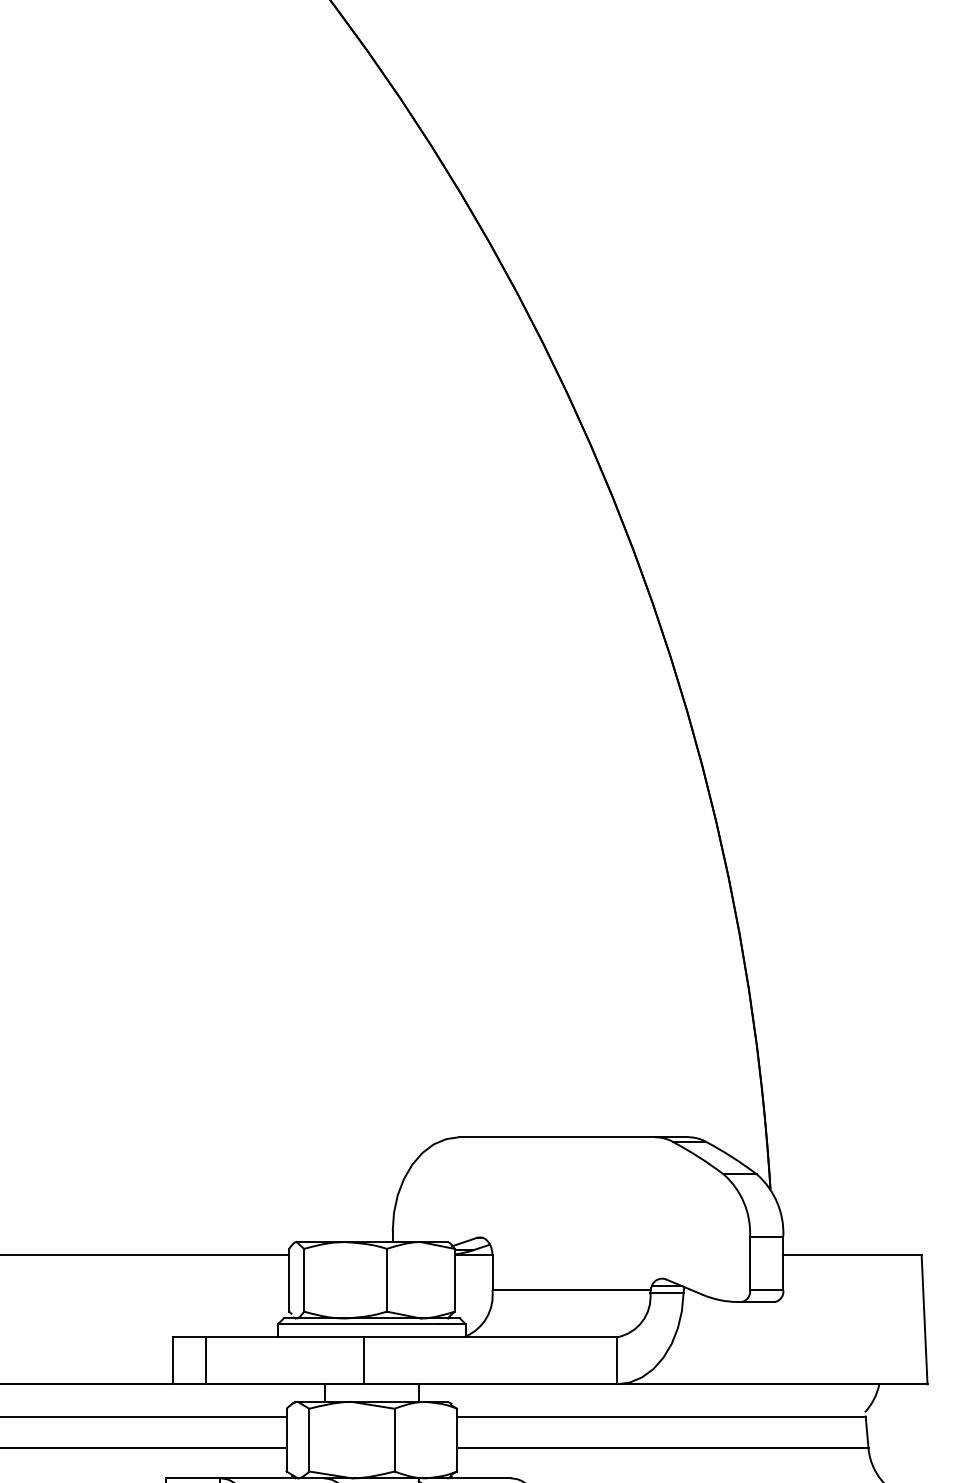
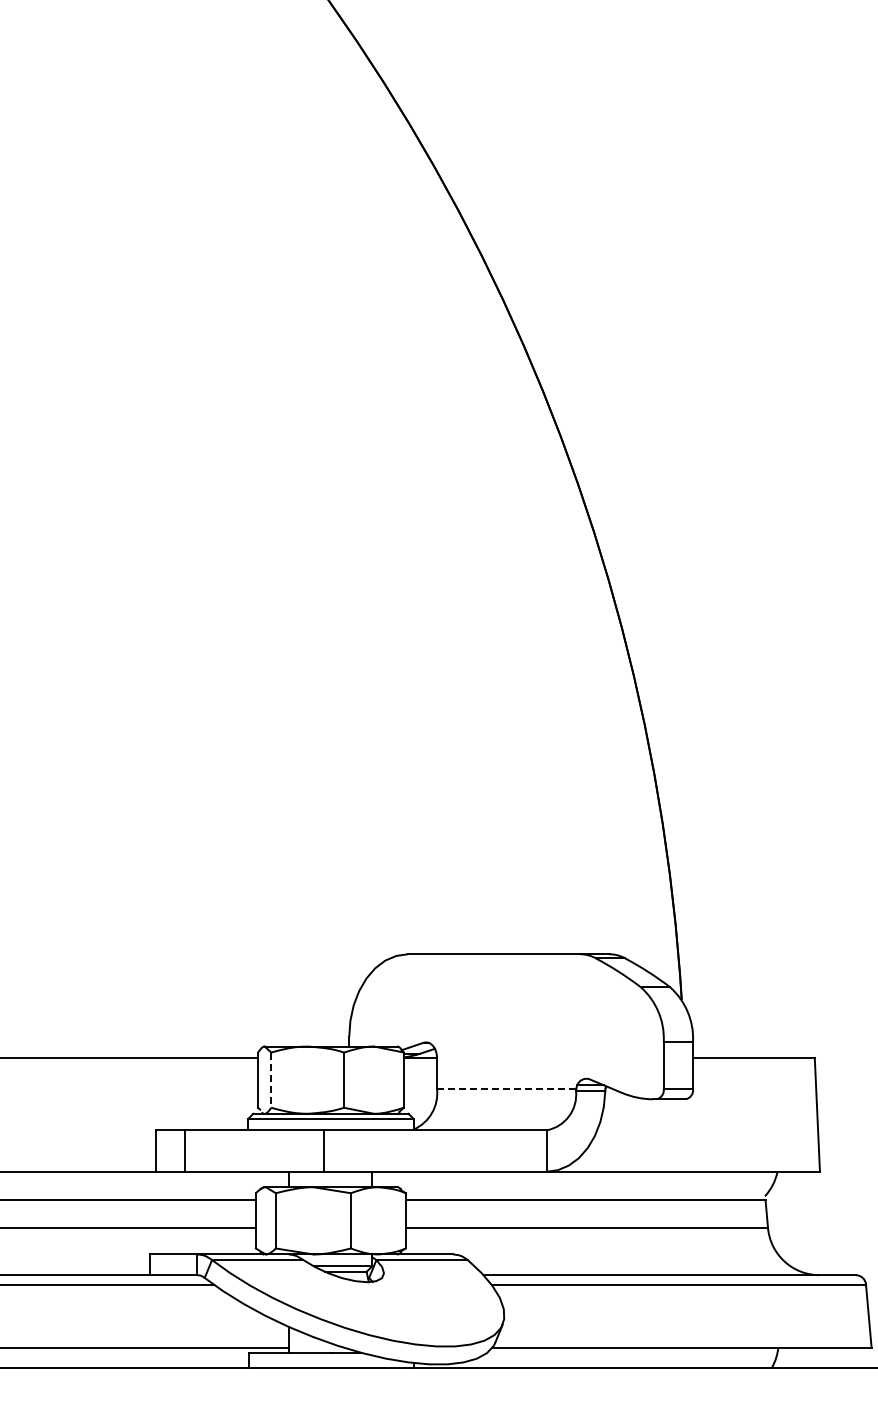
line: (304, 1280) -> (271, 1080), solid -> dashed
line: (571, 1289) -> (506, 1088), solid -> dashed

